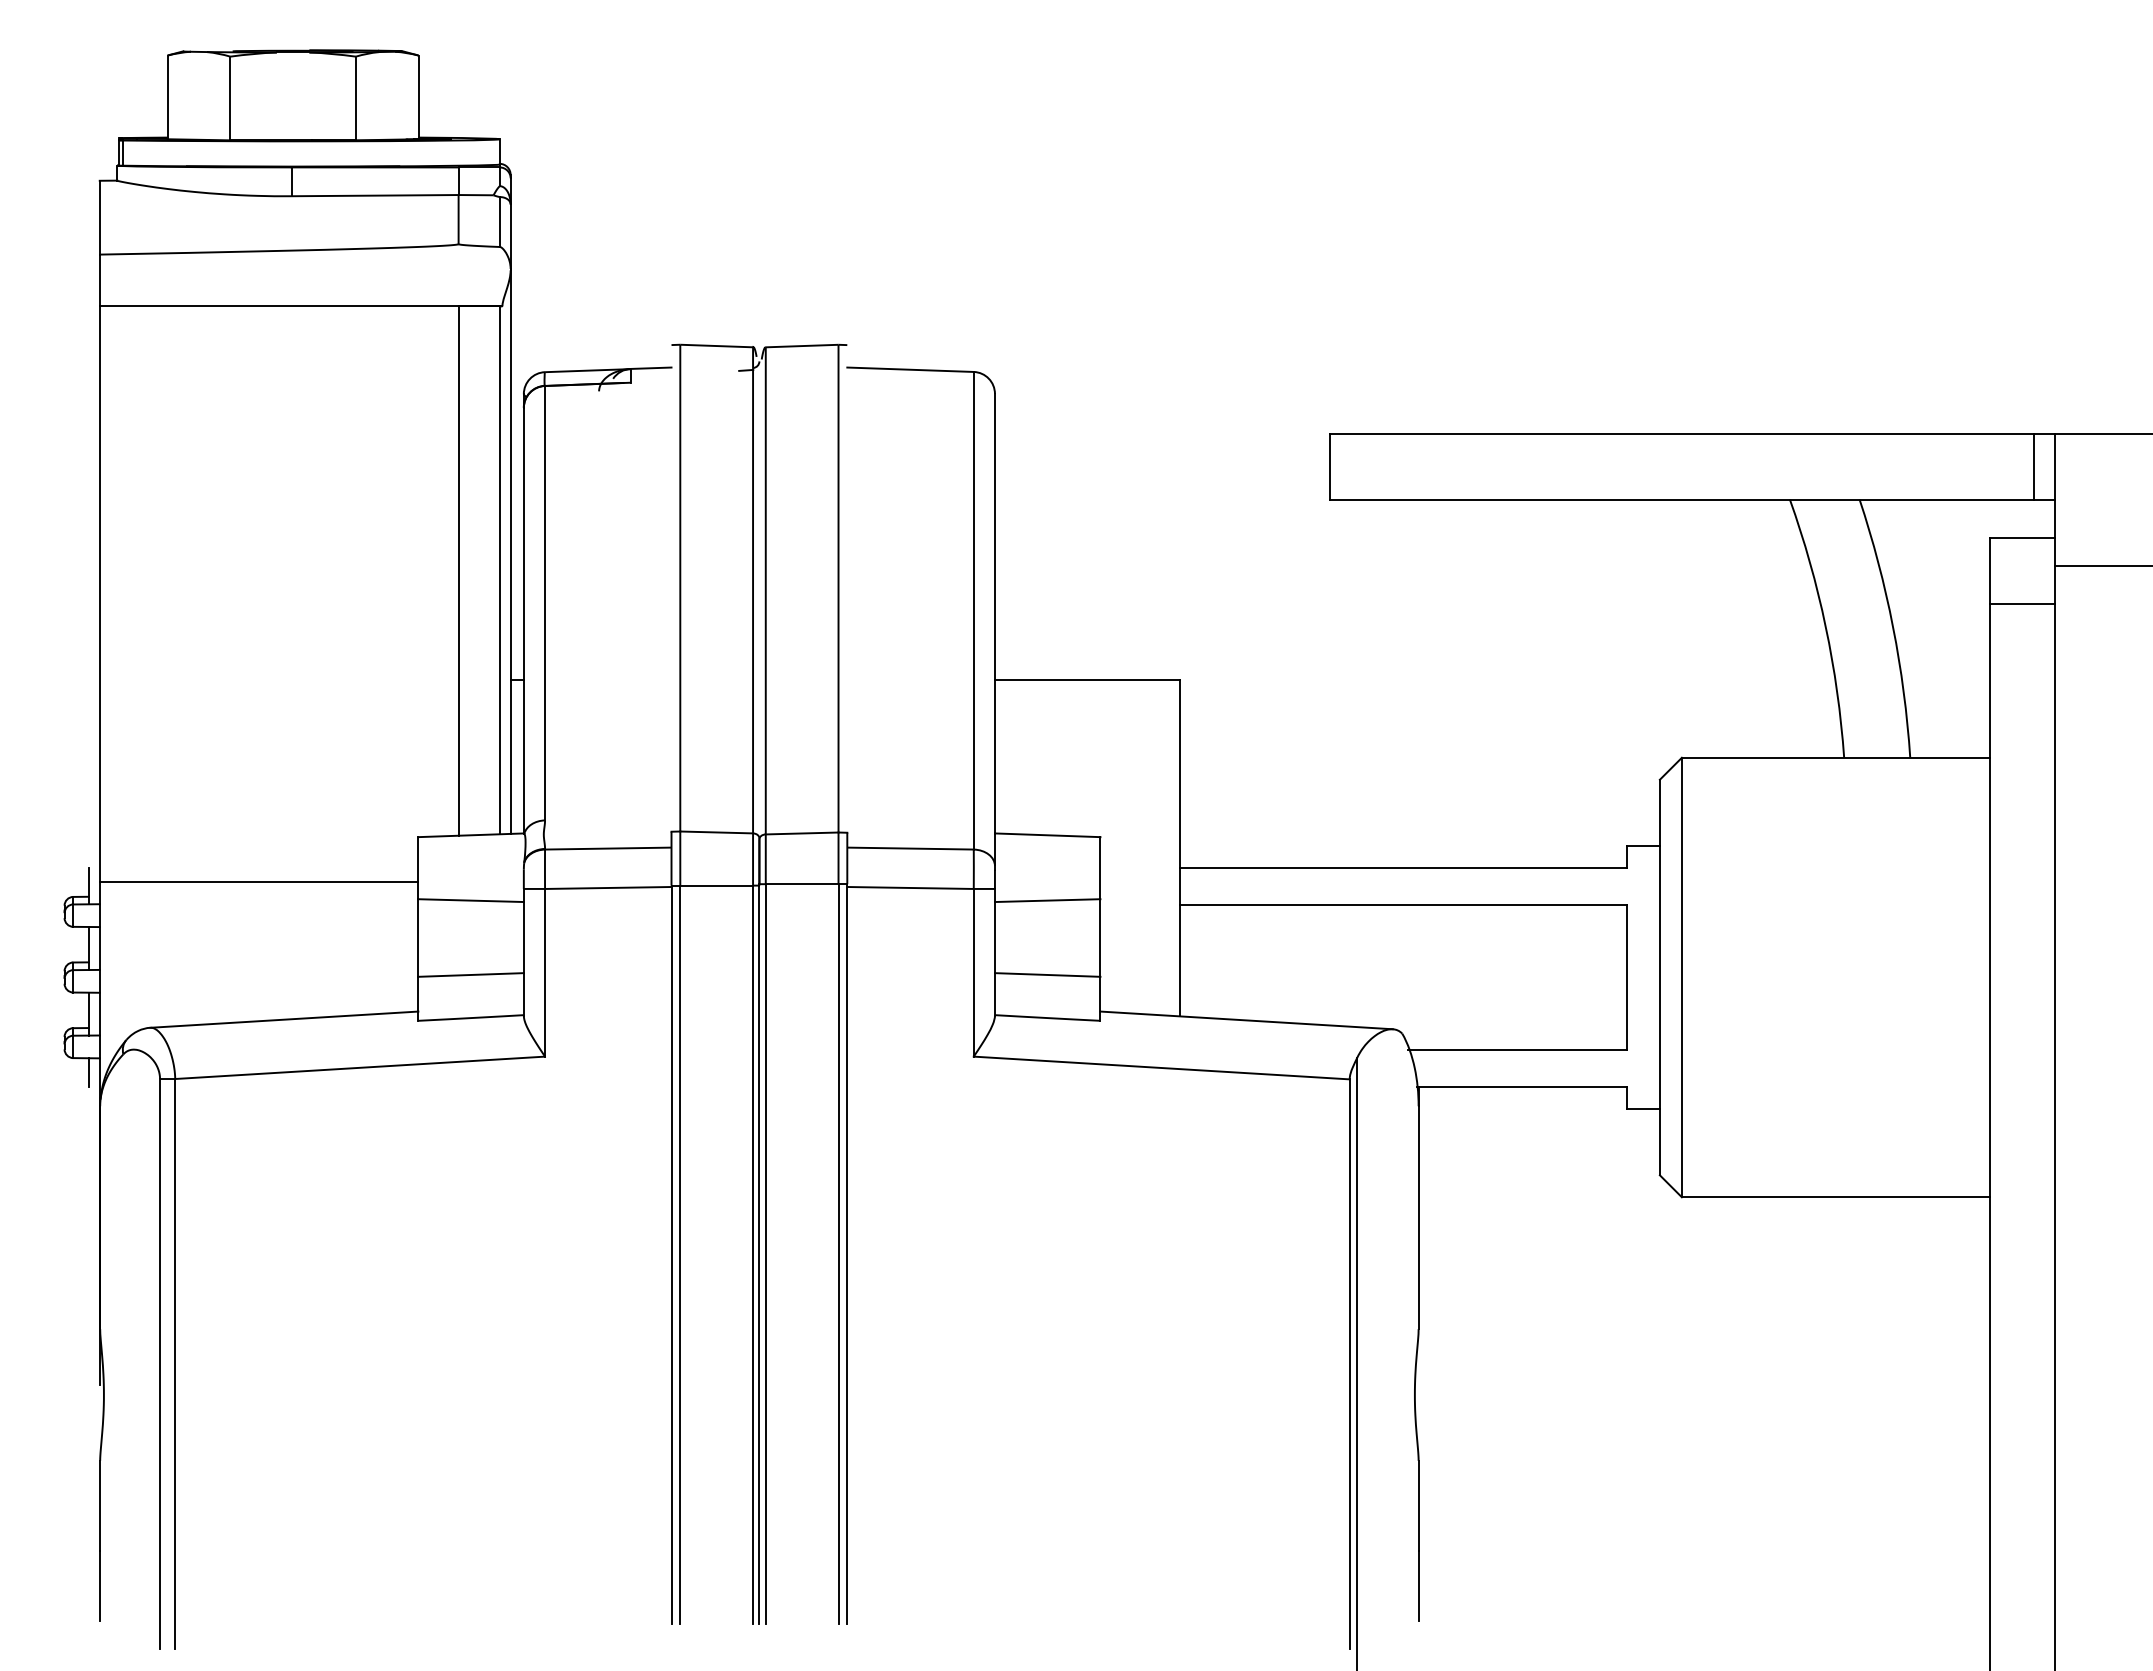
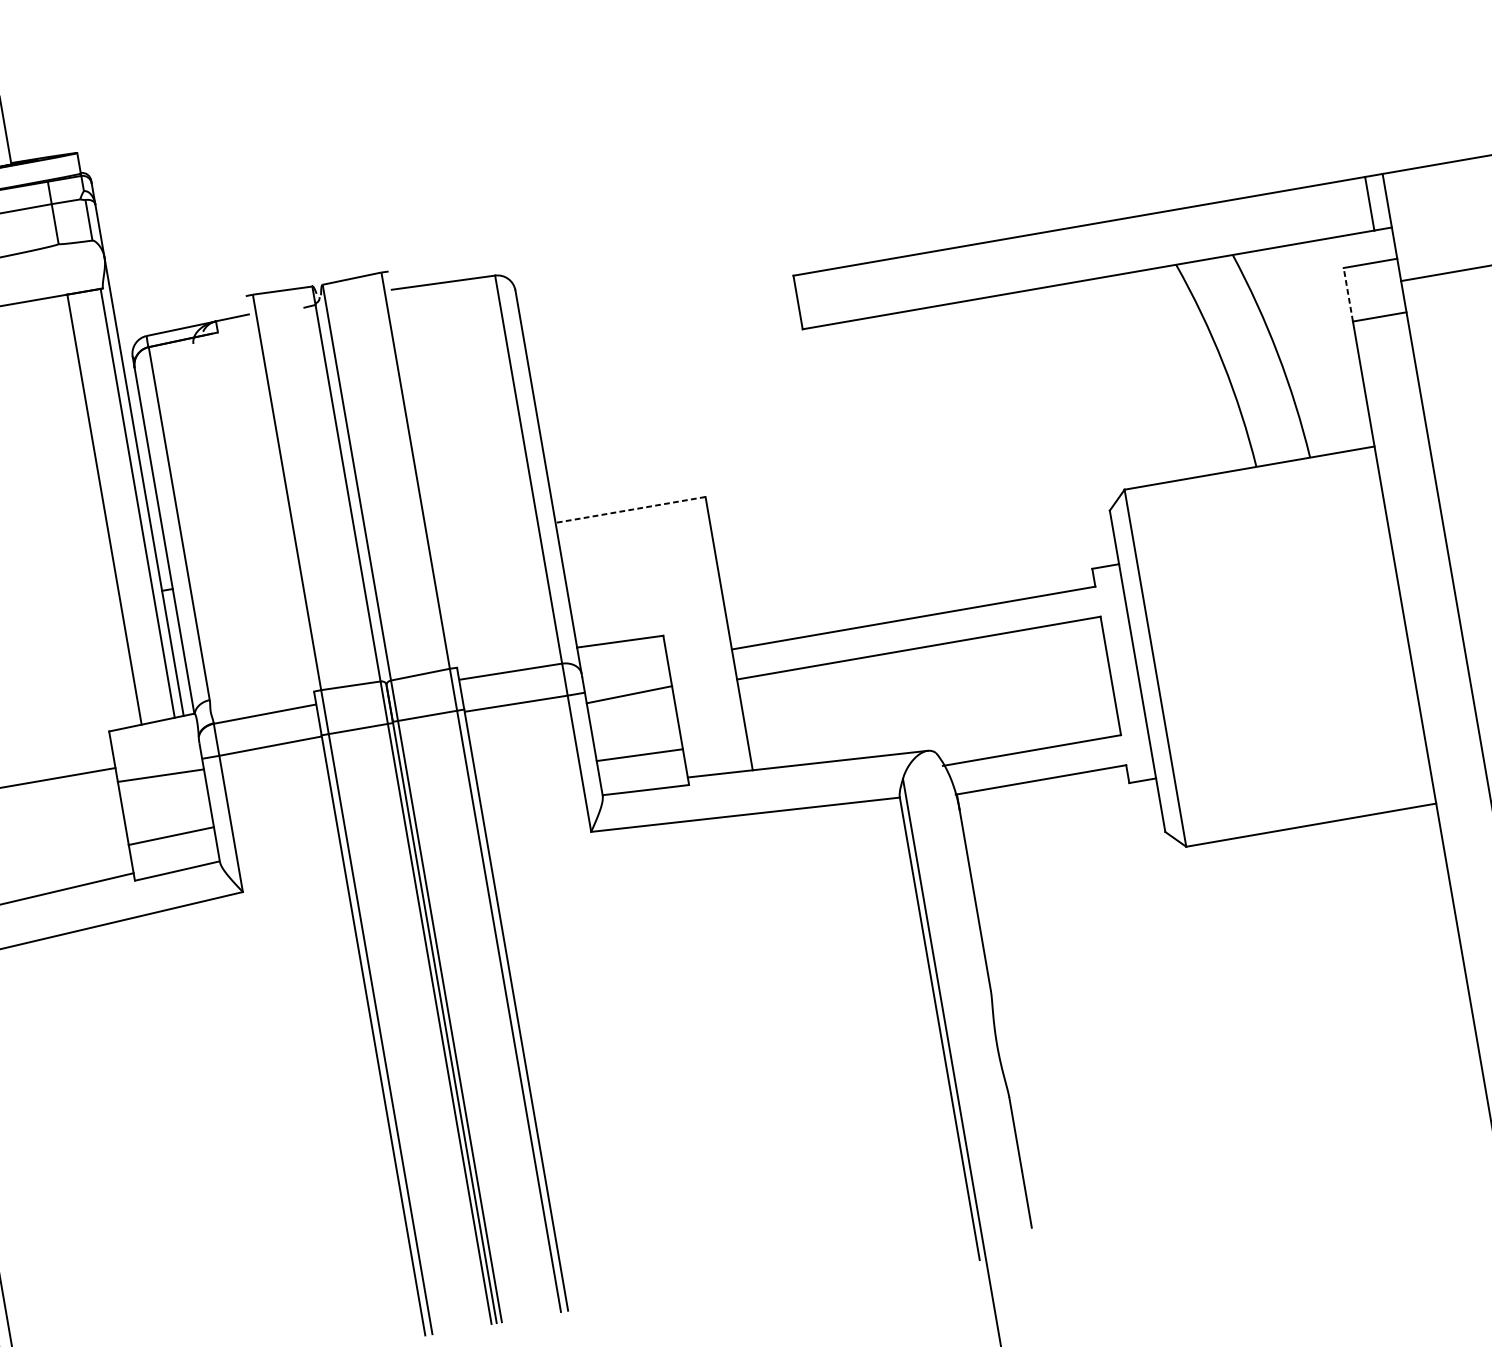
line: (1989, 571) -> (1348, 295), solid -> dashed
line: (1086, 679) -> (629, 509), solid -> dashed

